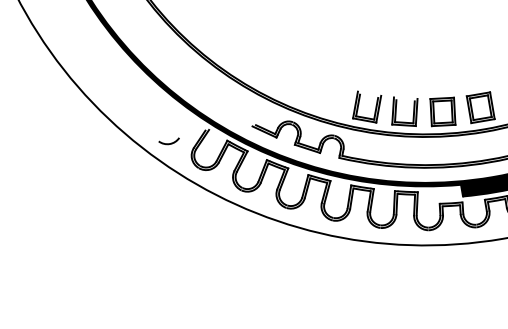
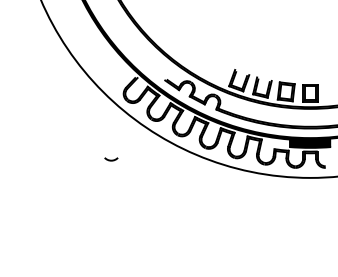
arc: (169, 142) -> (111, 159), moved

